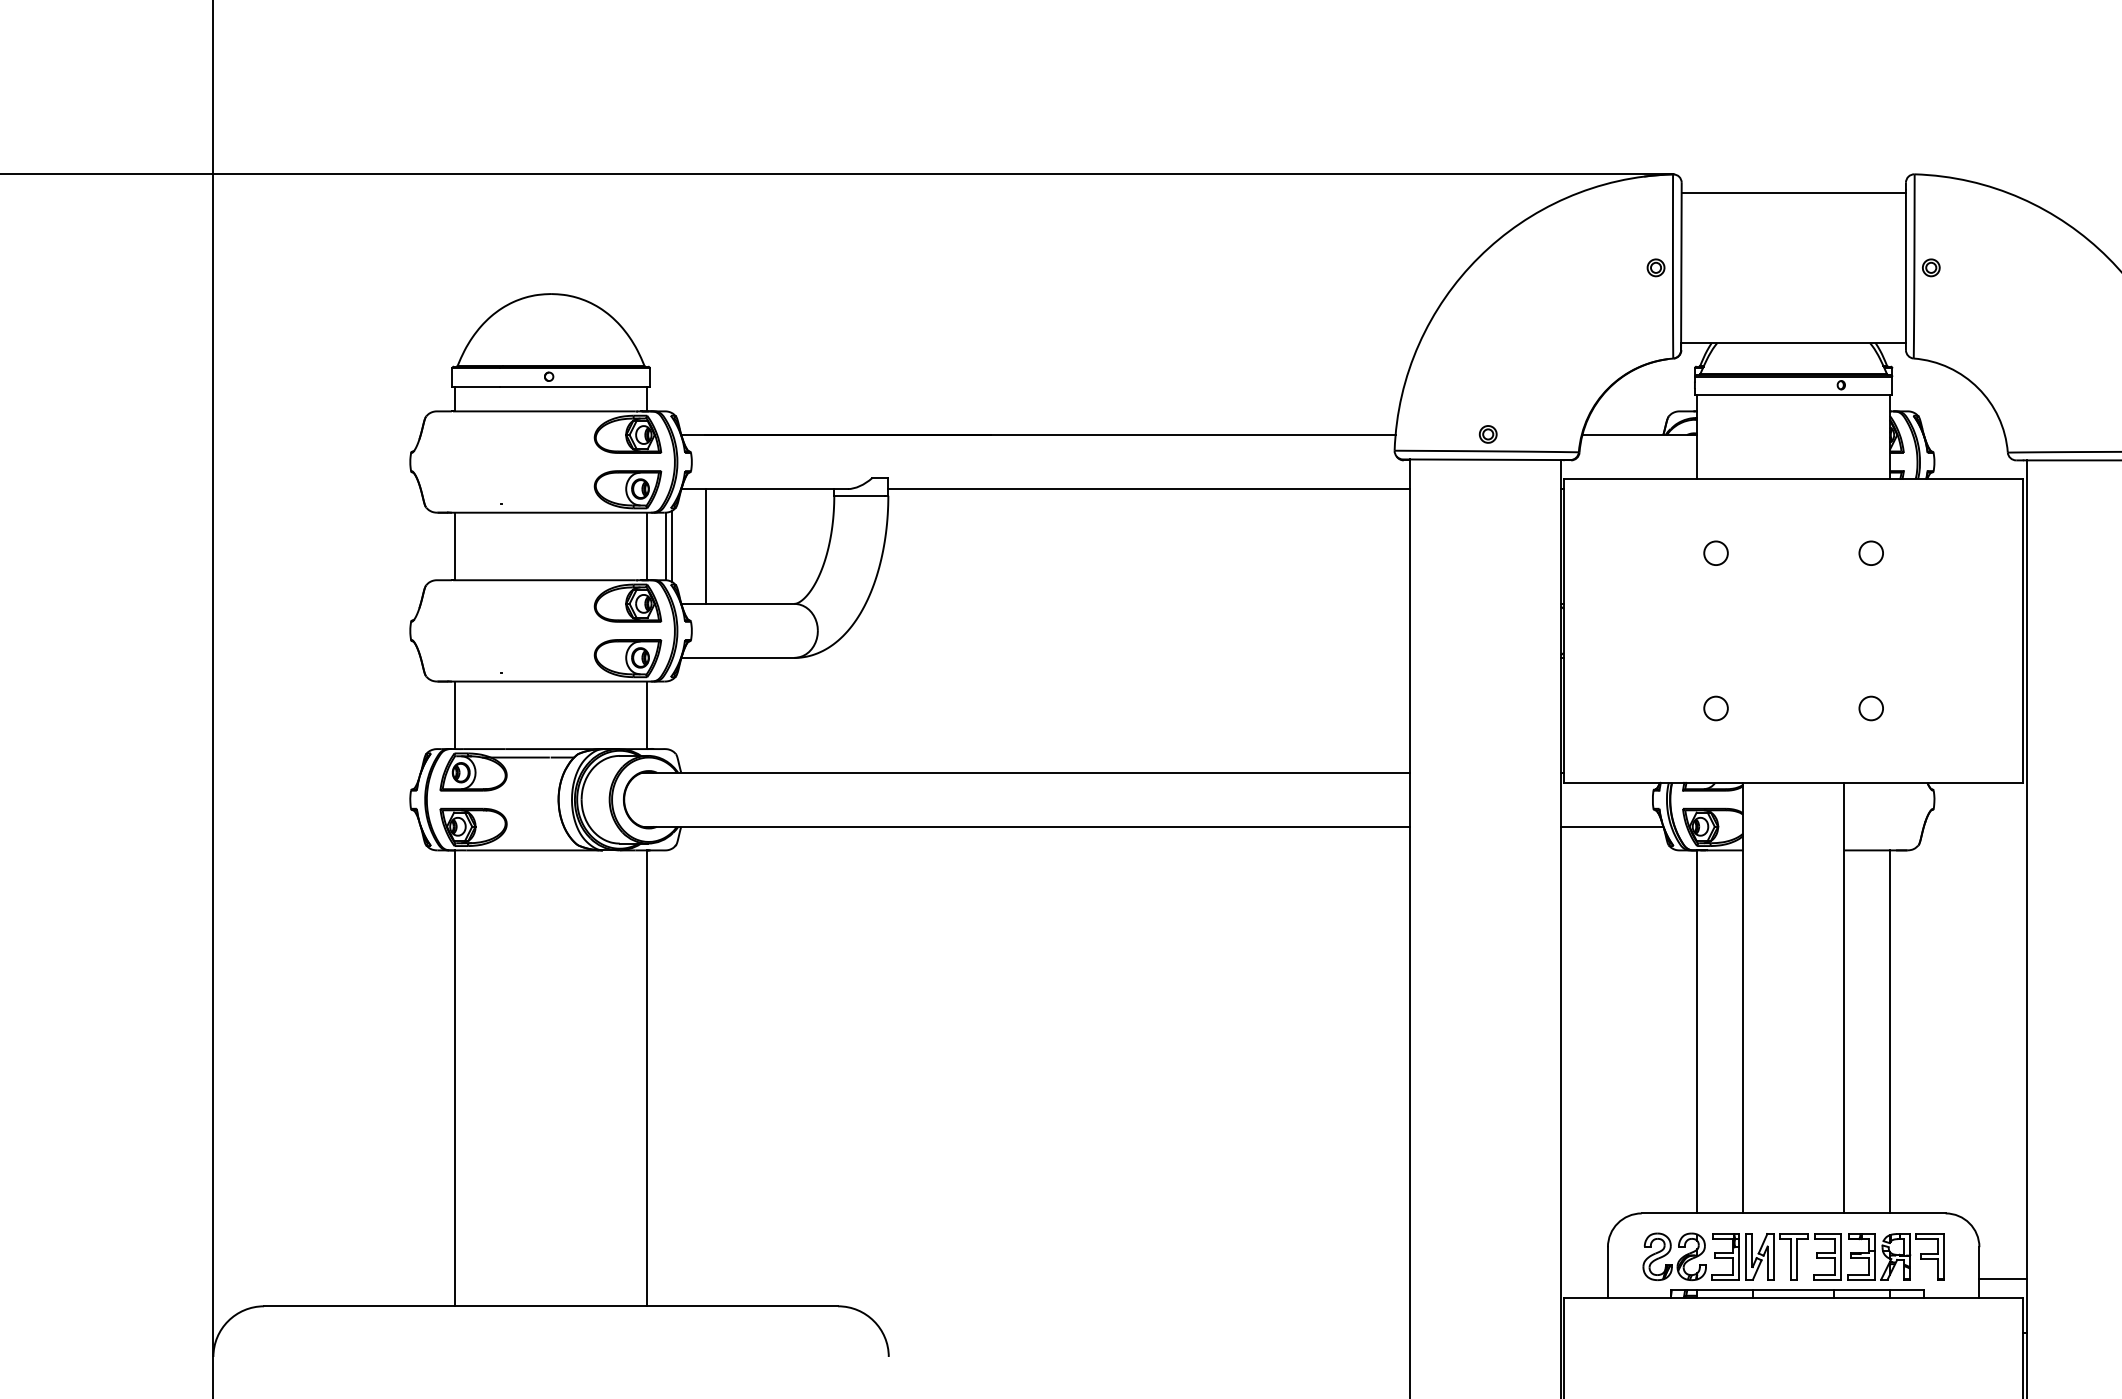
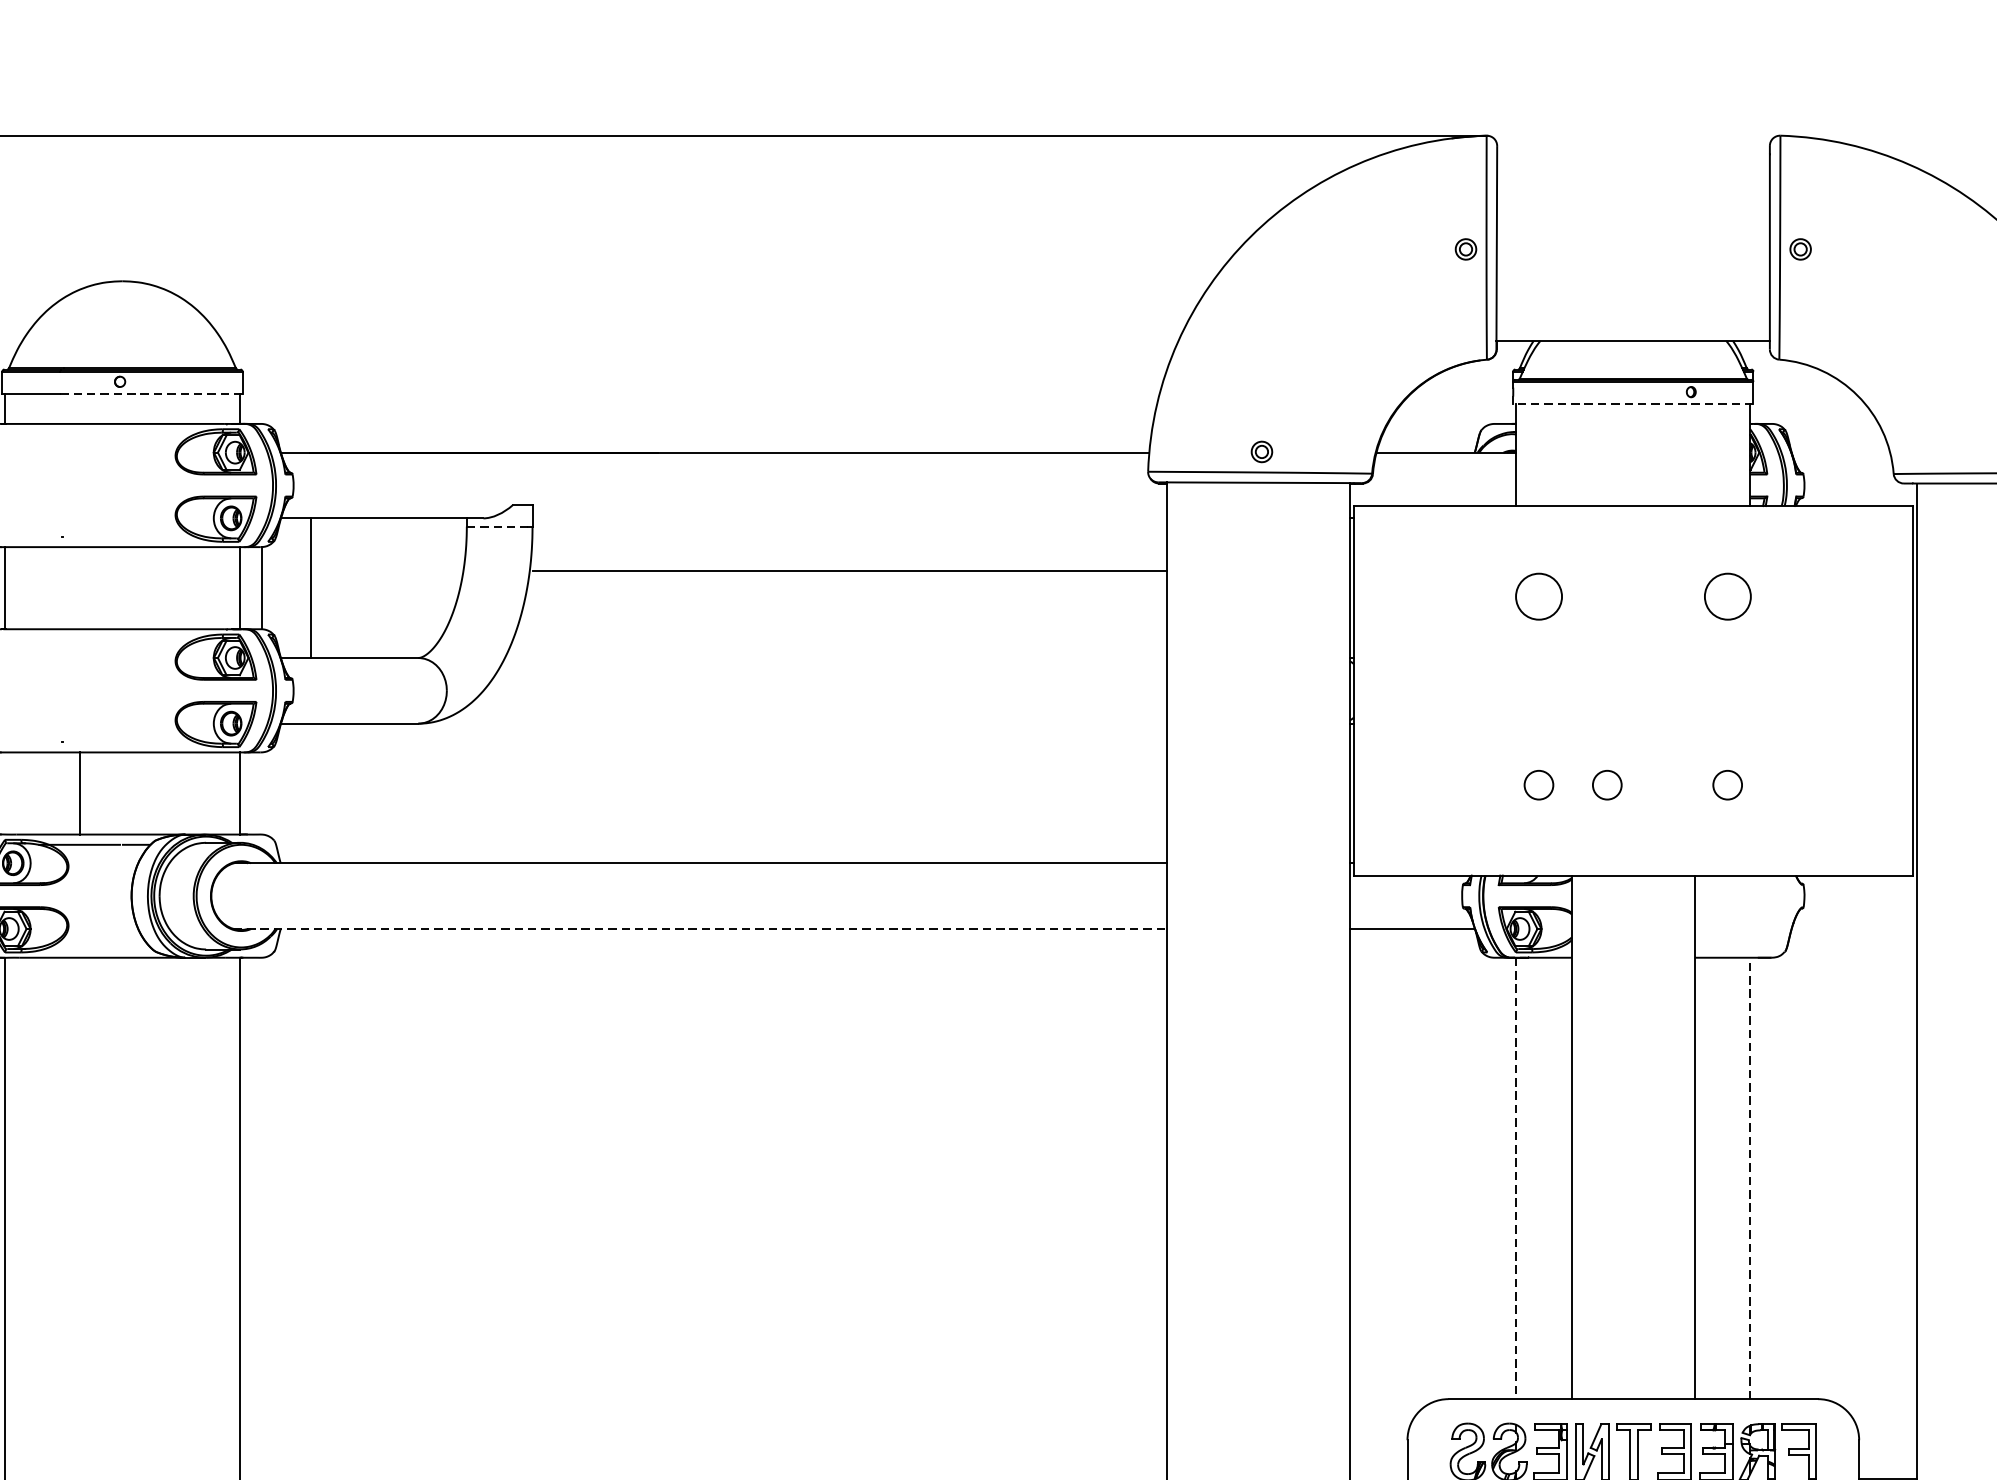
line: (1793, 192) -> (1633, 157), removed
line: (574, 386) -> (150, 393), solid -> dashed
line: (1793, 395) -> (1633, 404), solid -> dashed
line: (1149, 489) -> (850, 571), moved
line: (860, 495) -> (498, 526), solid -> dashed
line: (672, 546) -> (270, 588), removed
circle: (1715, 552) -> (1538, 595), size x1.6
circle: (1870, 552) -> (1726, 595), size x1.6
circle: (1771, 708) -> (1606, 785), added
line: (454, 715) -> (79, 793), moved
line: (1026, 826) -> (700, 928), solid -> dashed
line: (1697, 1031) -> (1516, 1177), solid -> dashed
line: (1889, 1031) -> (1749, 1177), solid -> dashed

